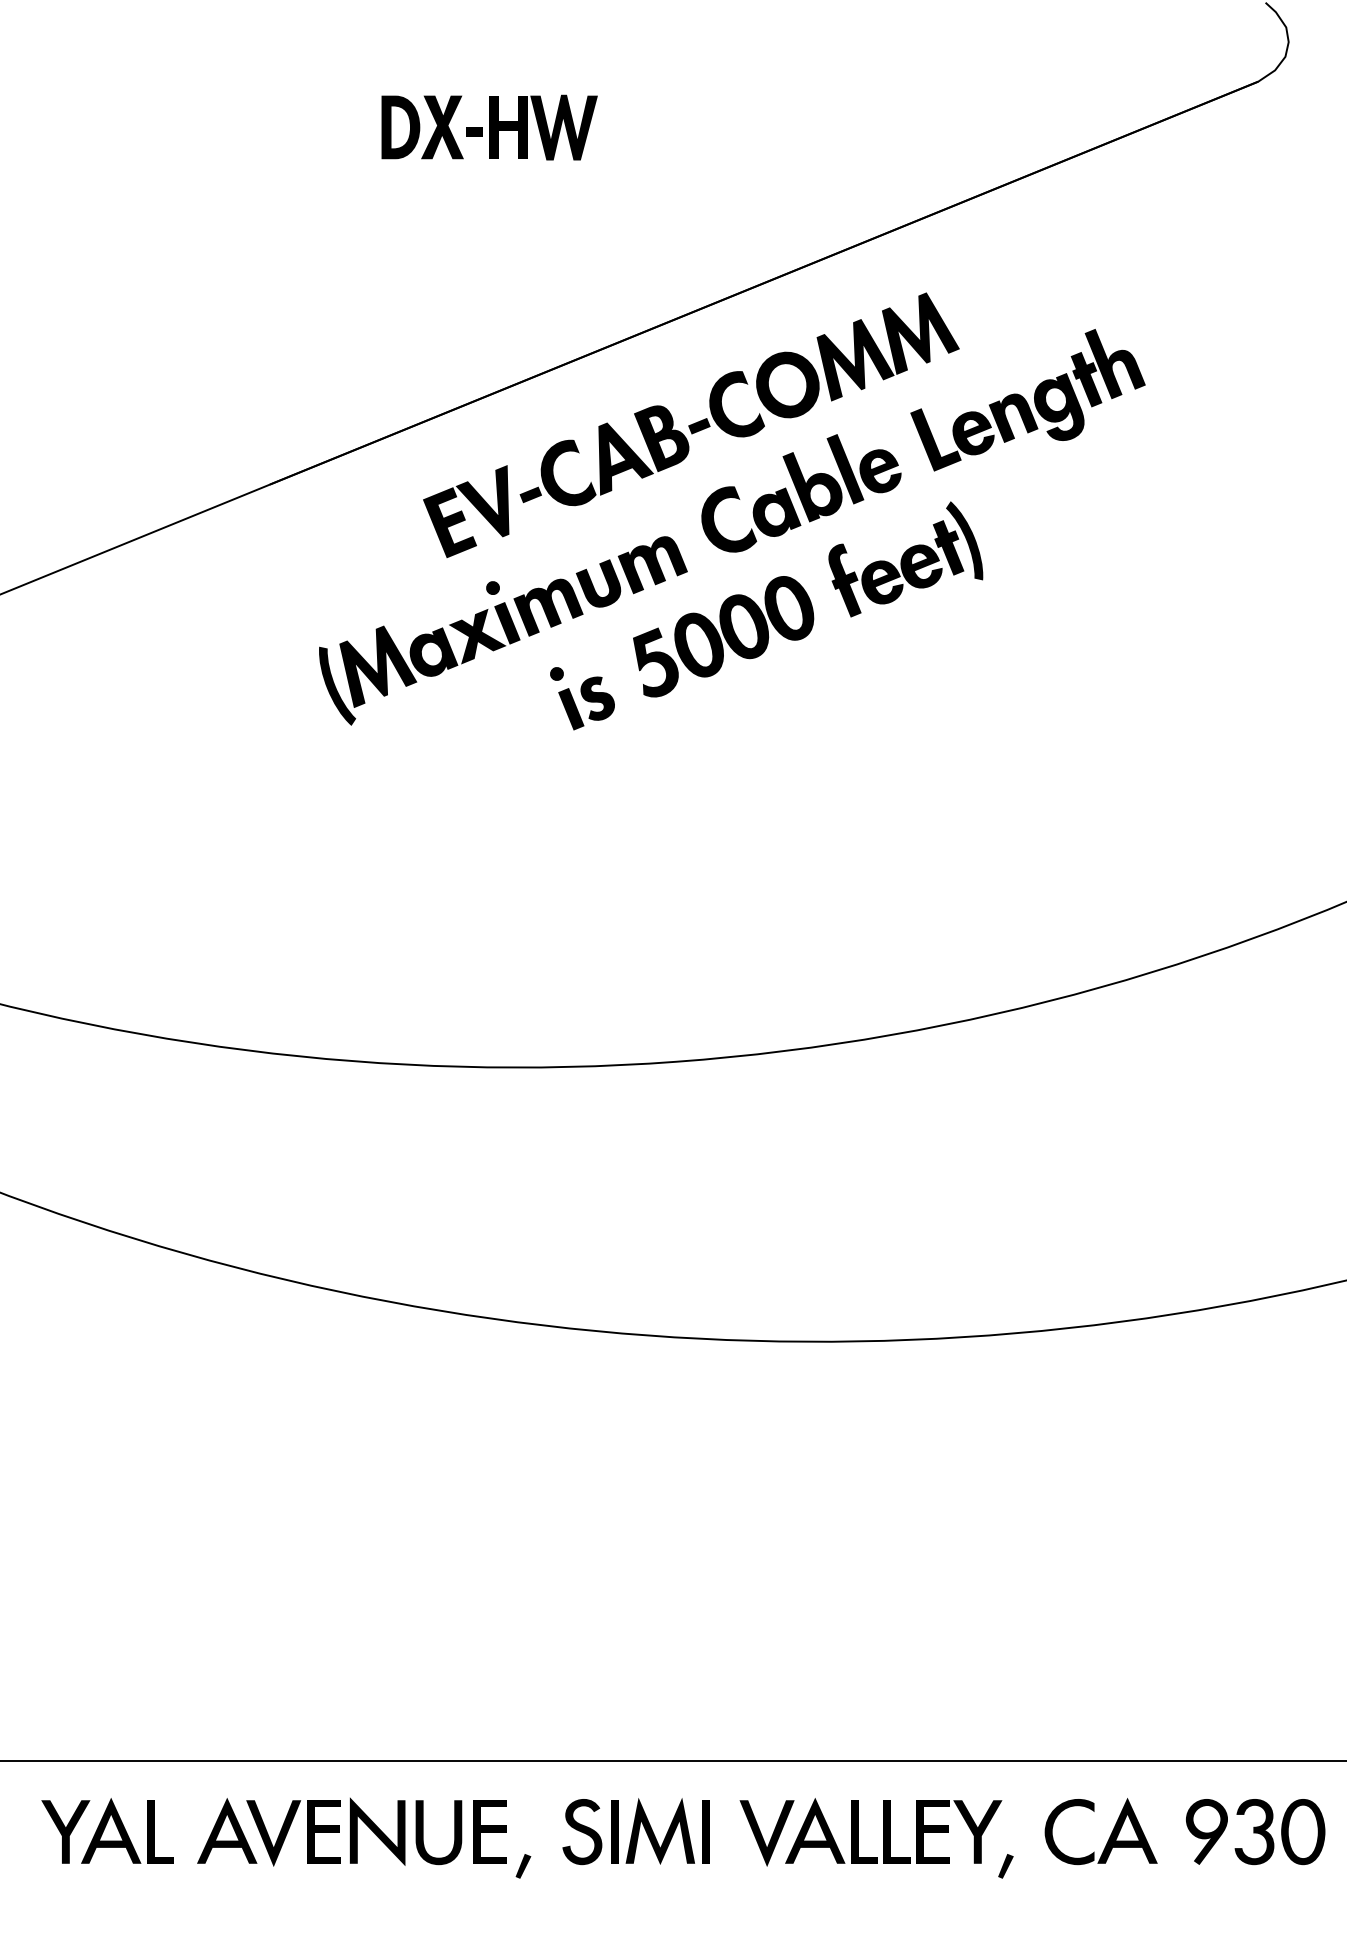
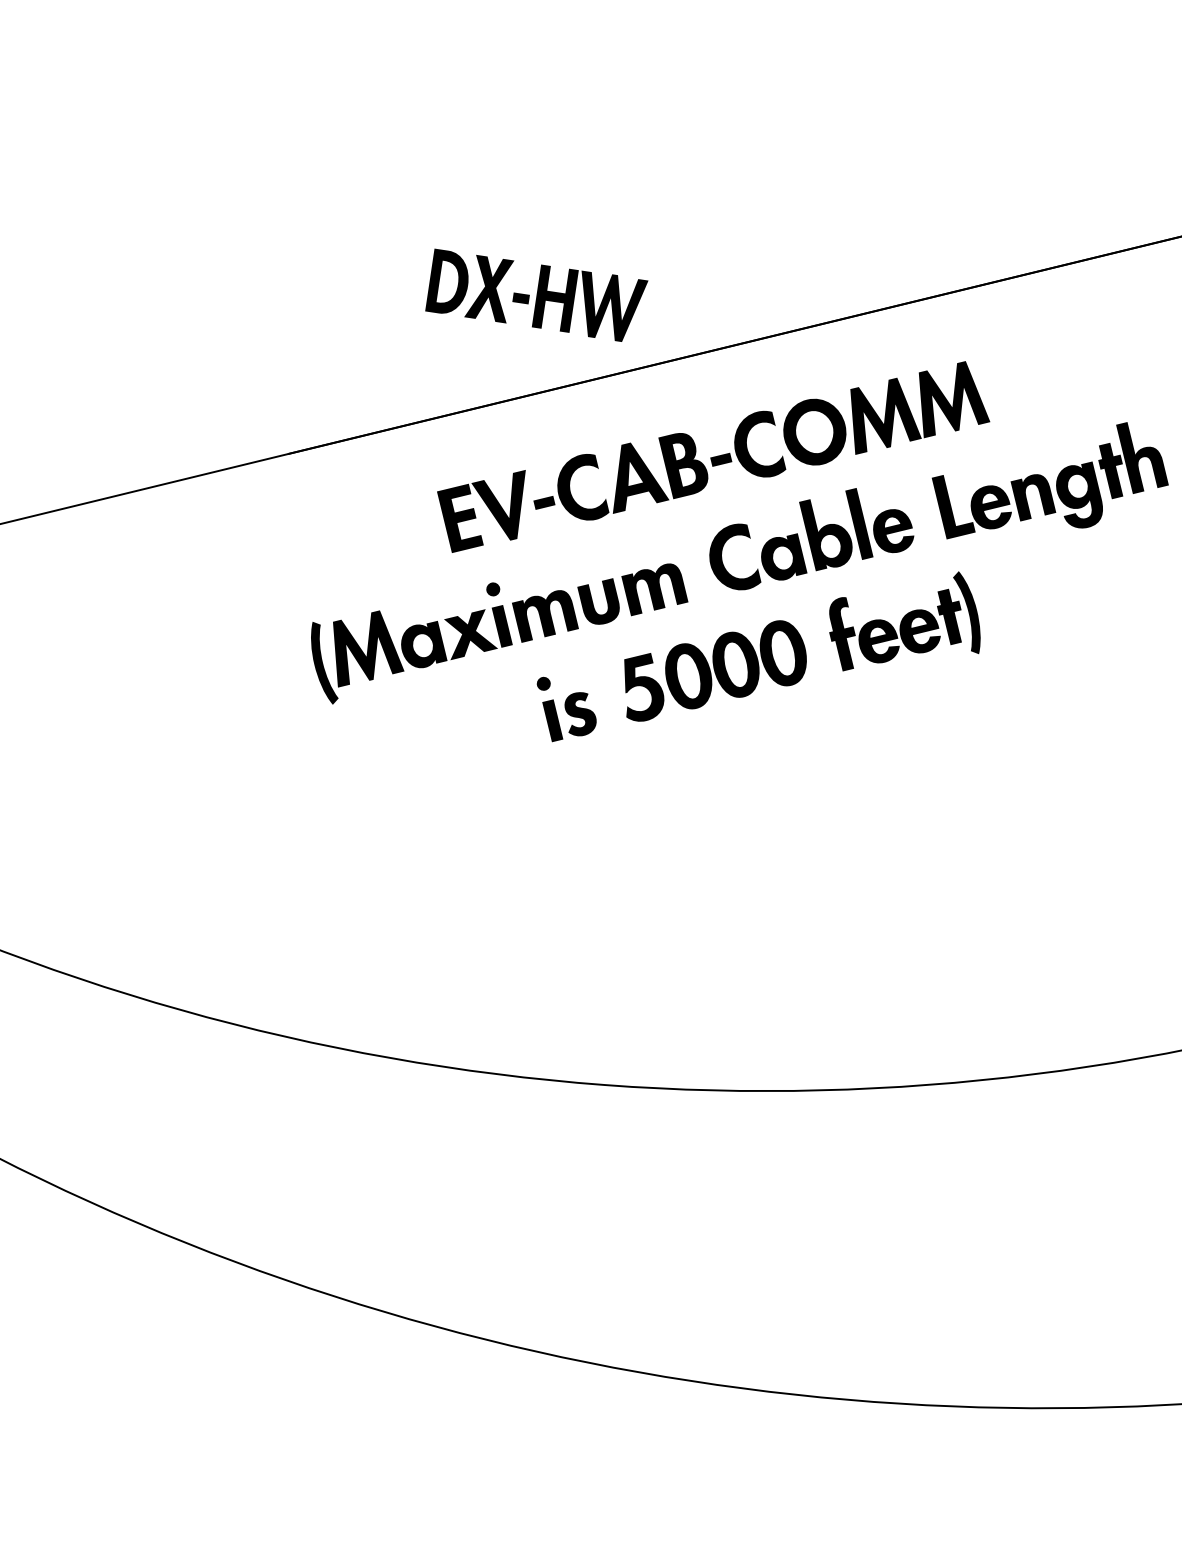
part: (489, 127) -> (536, 296), moved

